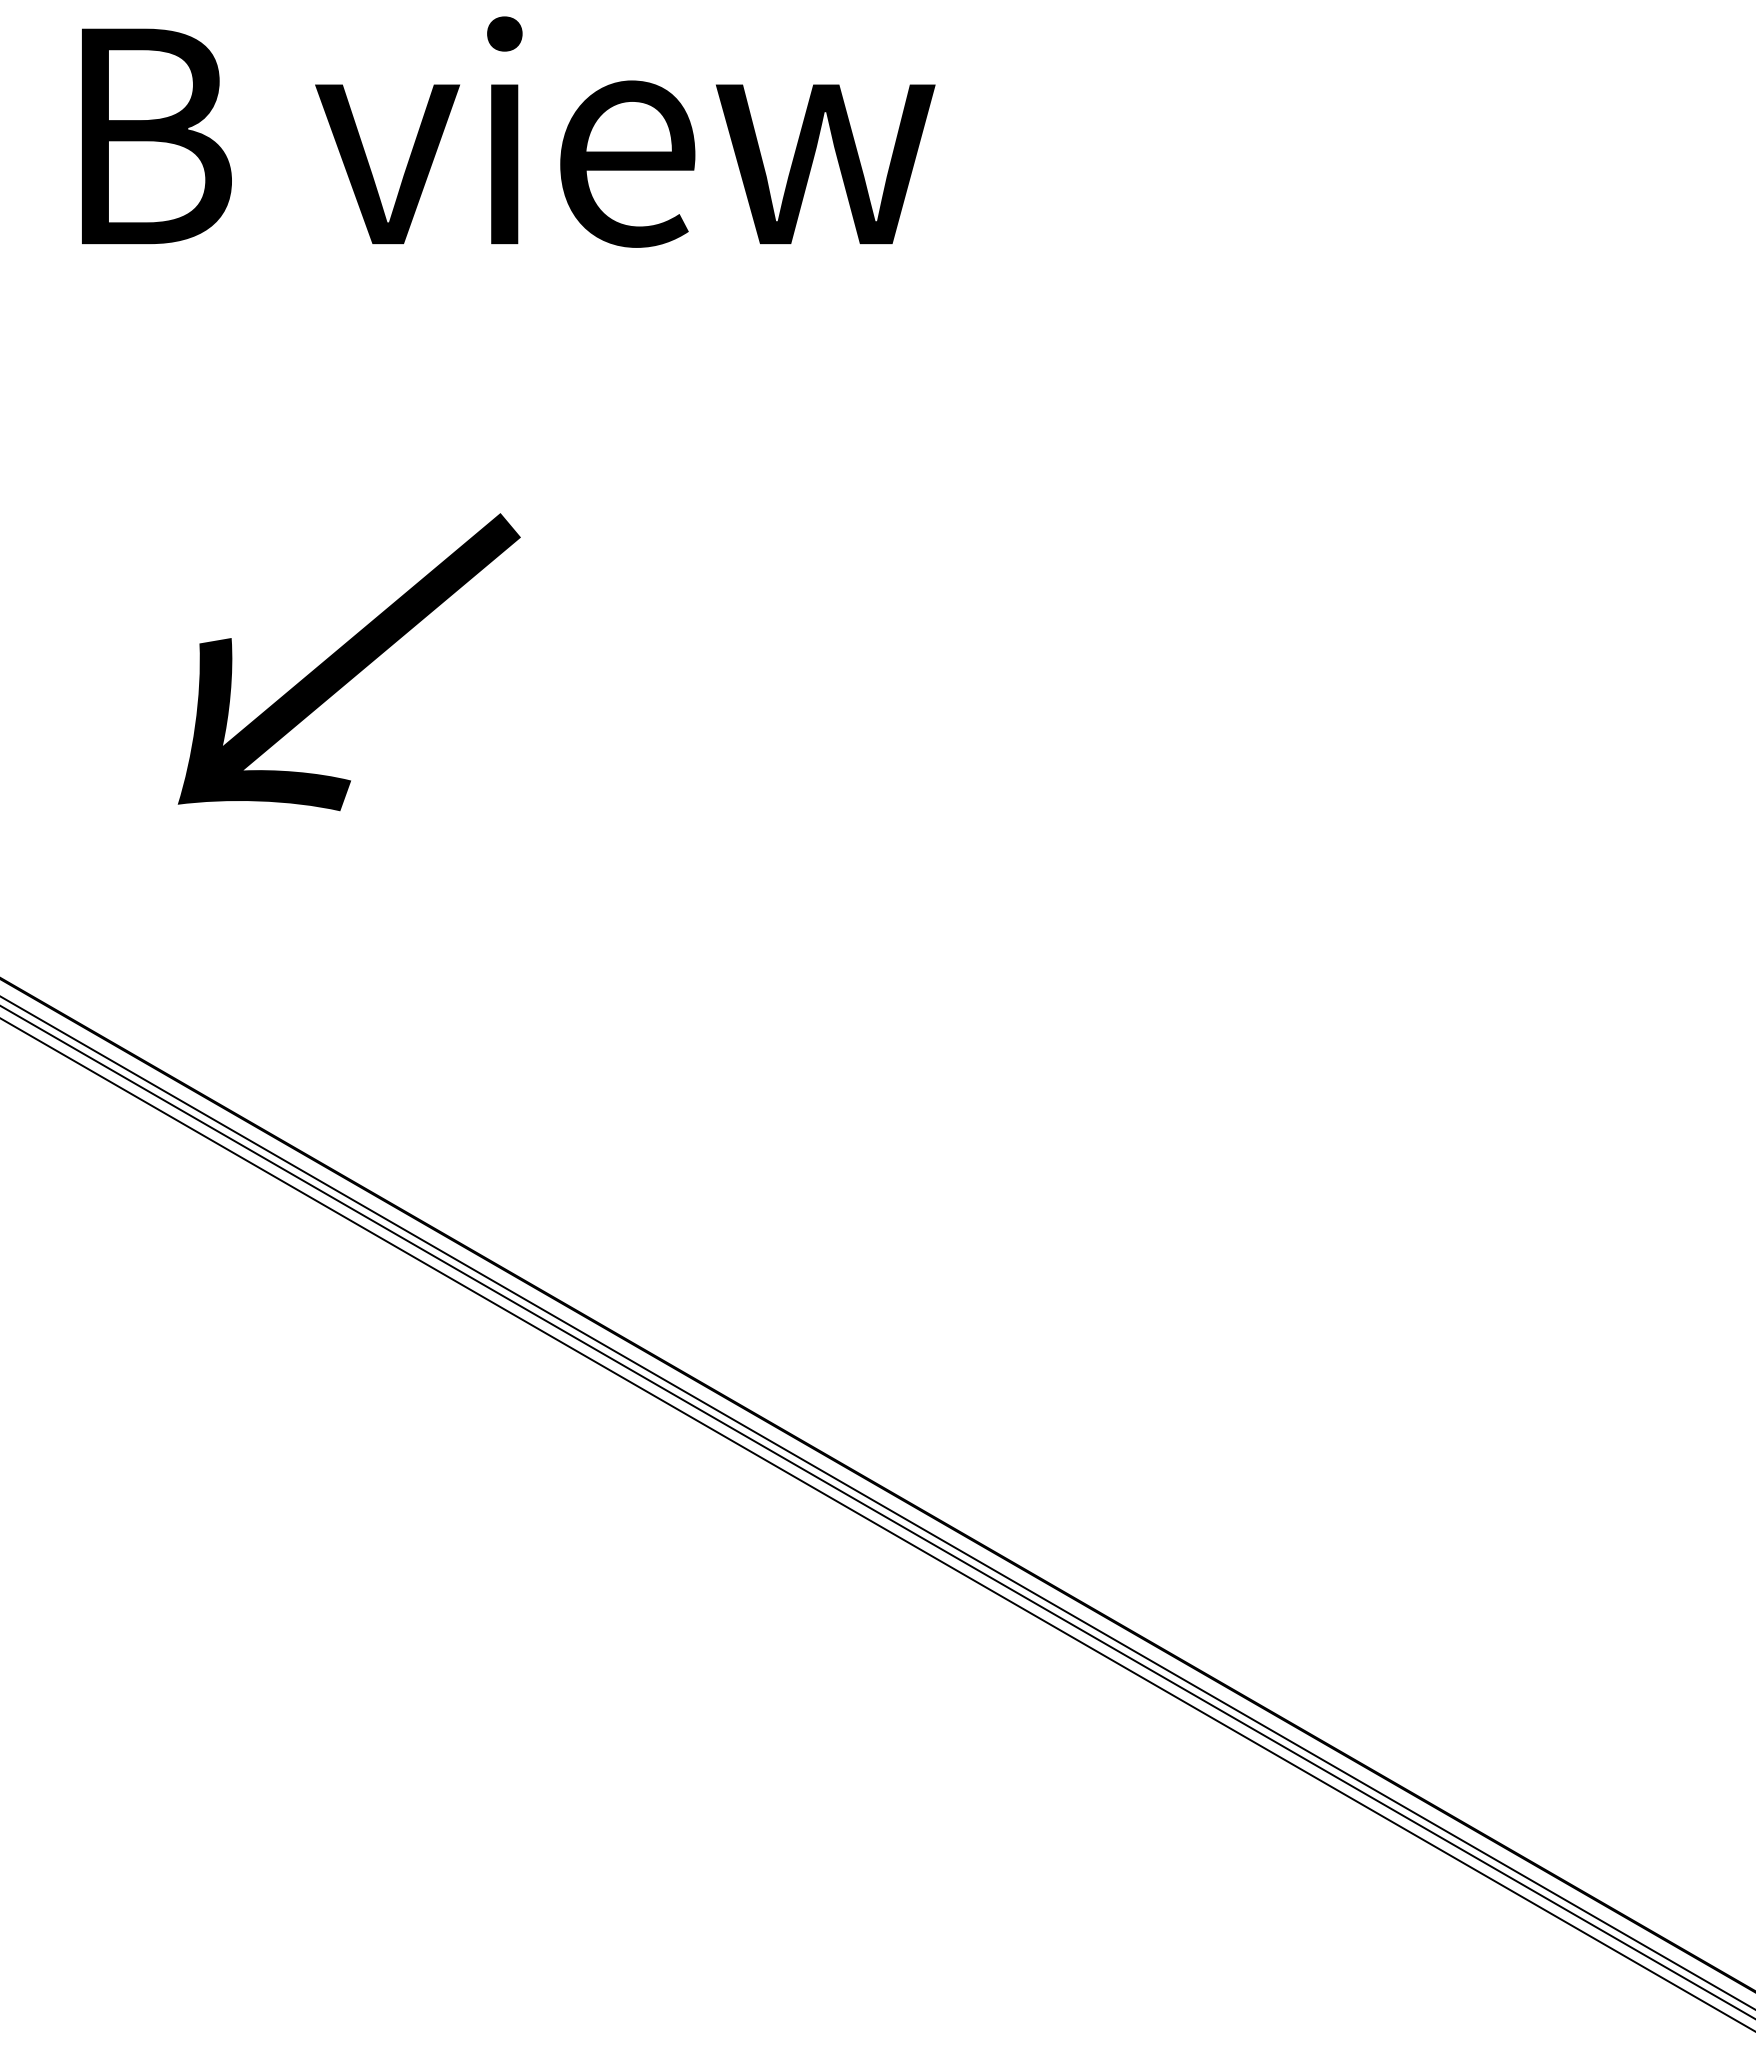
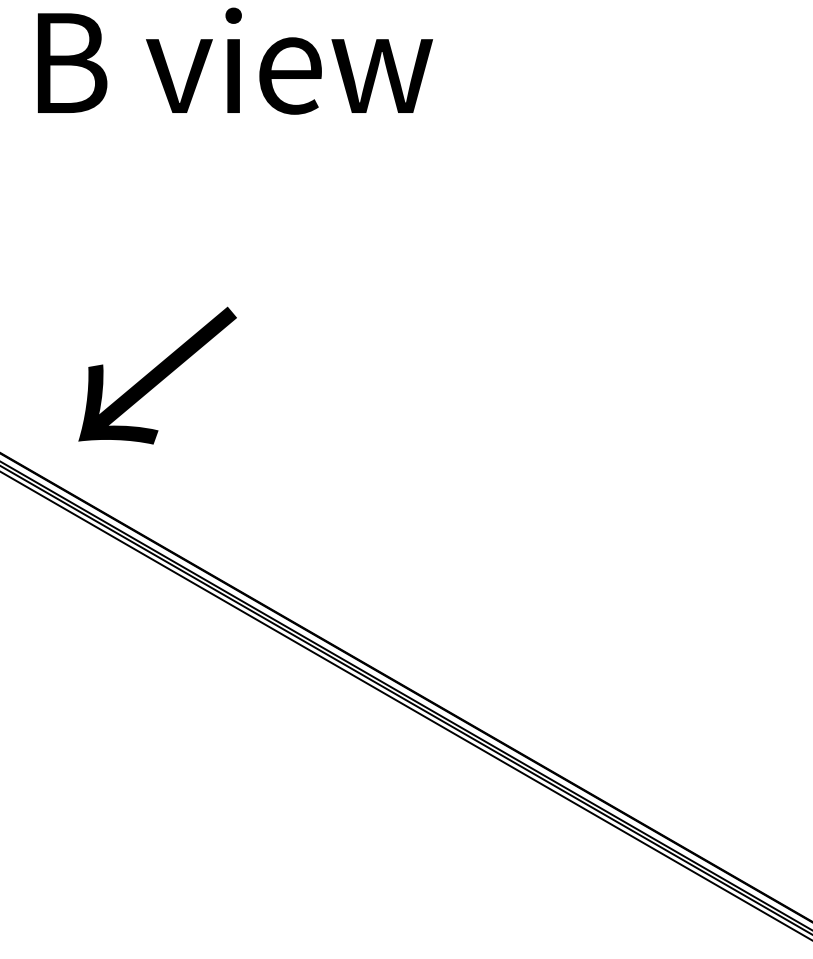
text: (348, 661) -> (157, 375), moved

